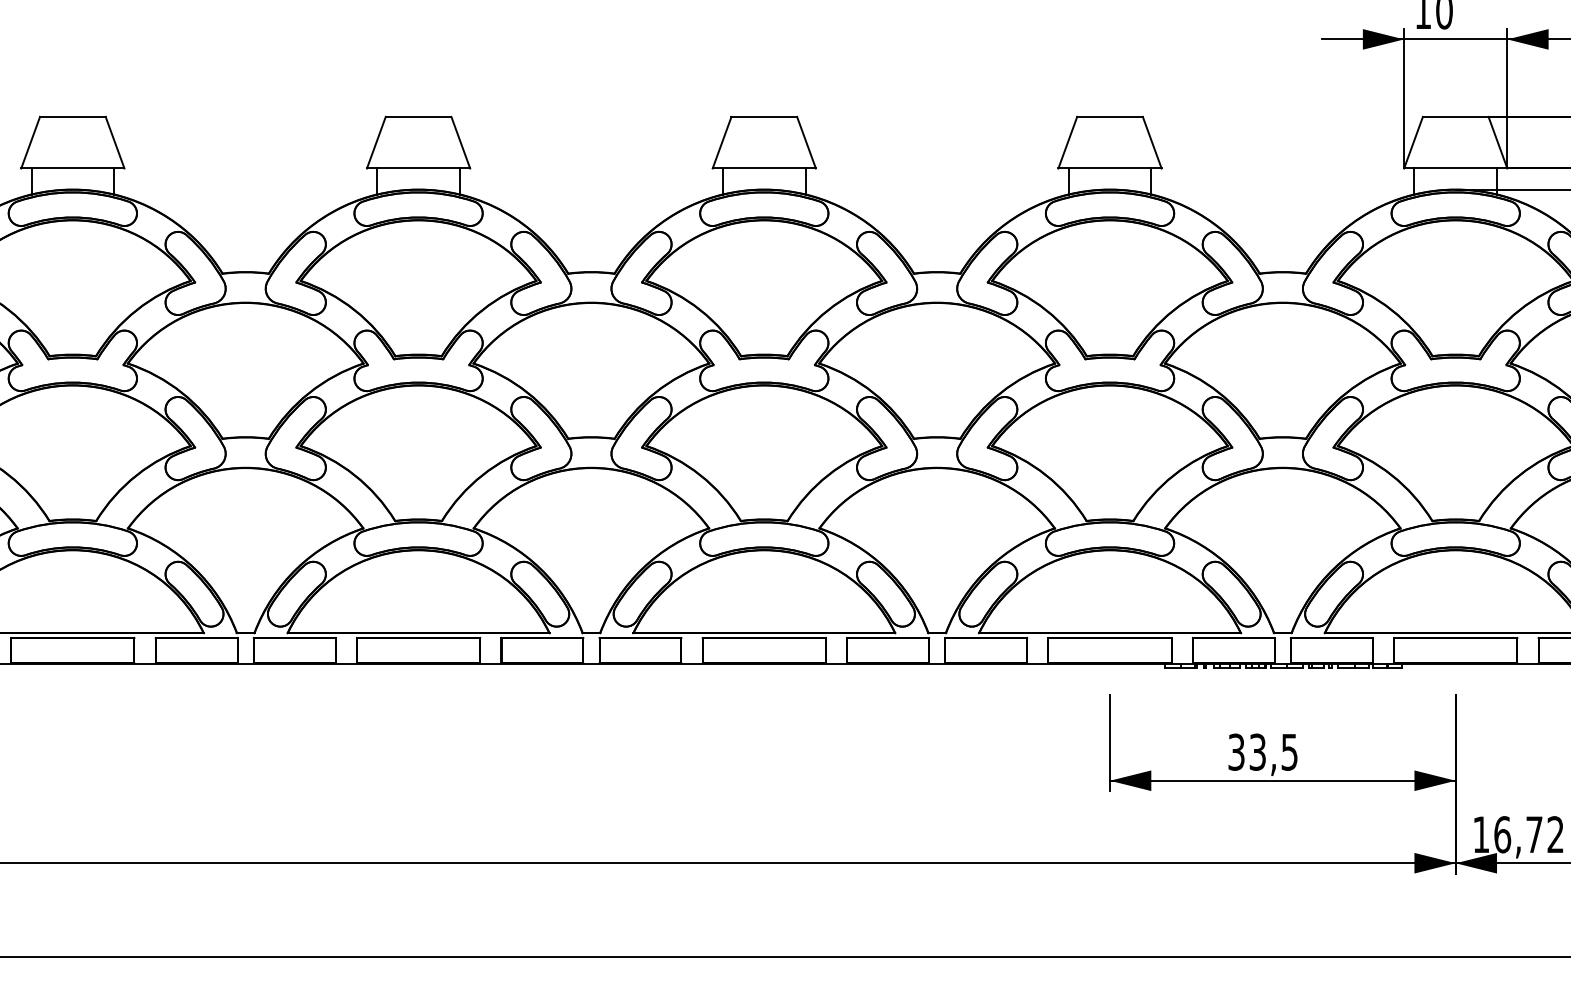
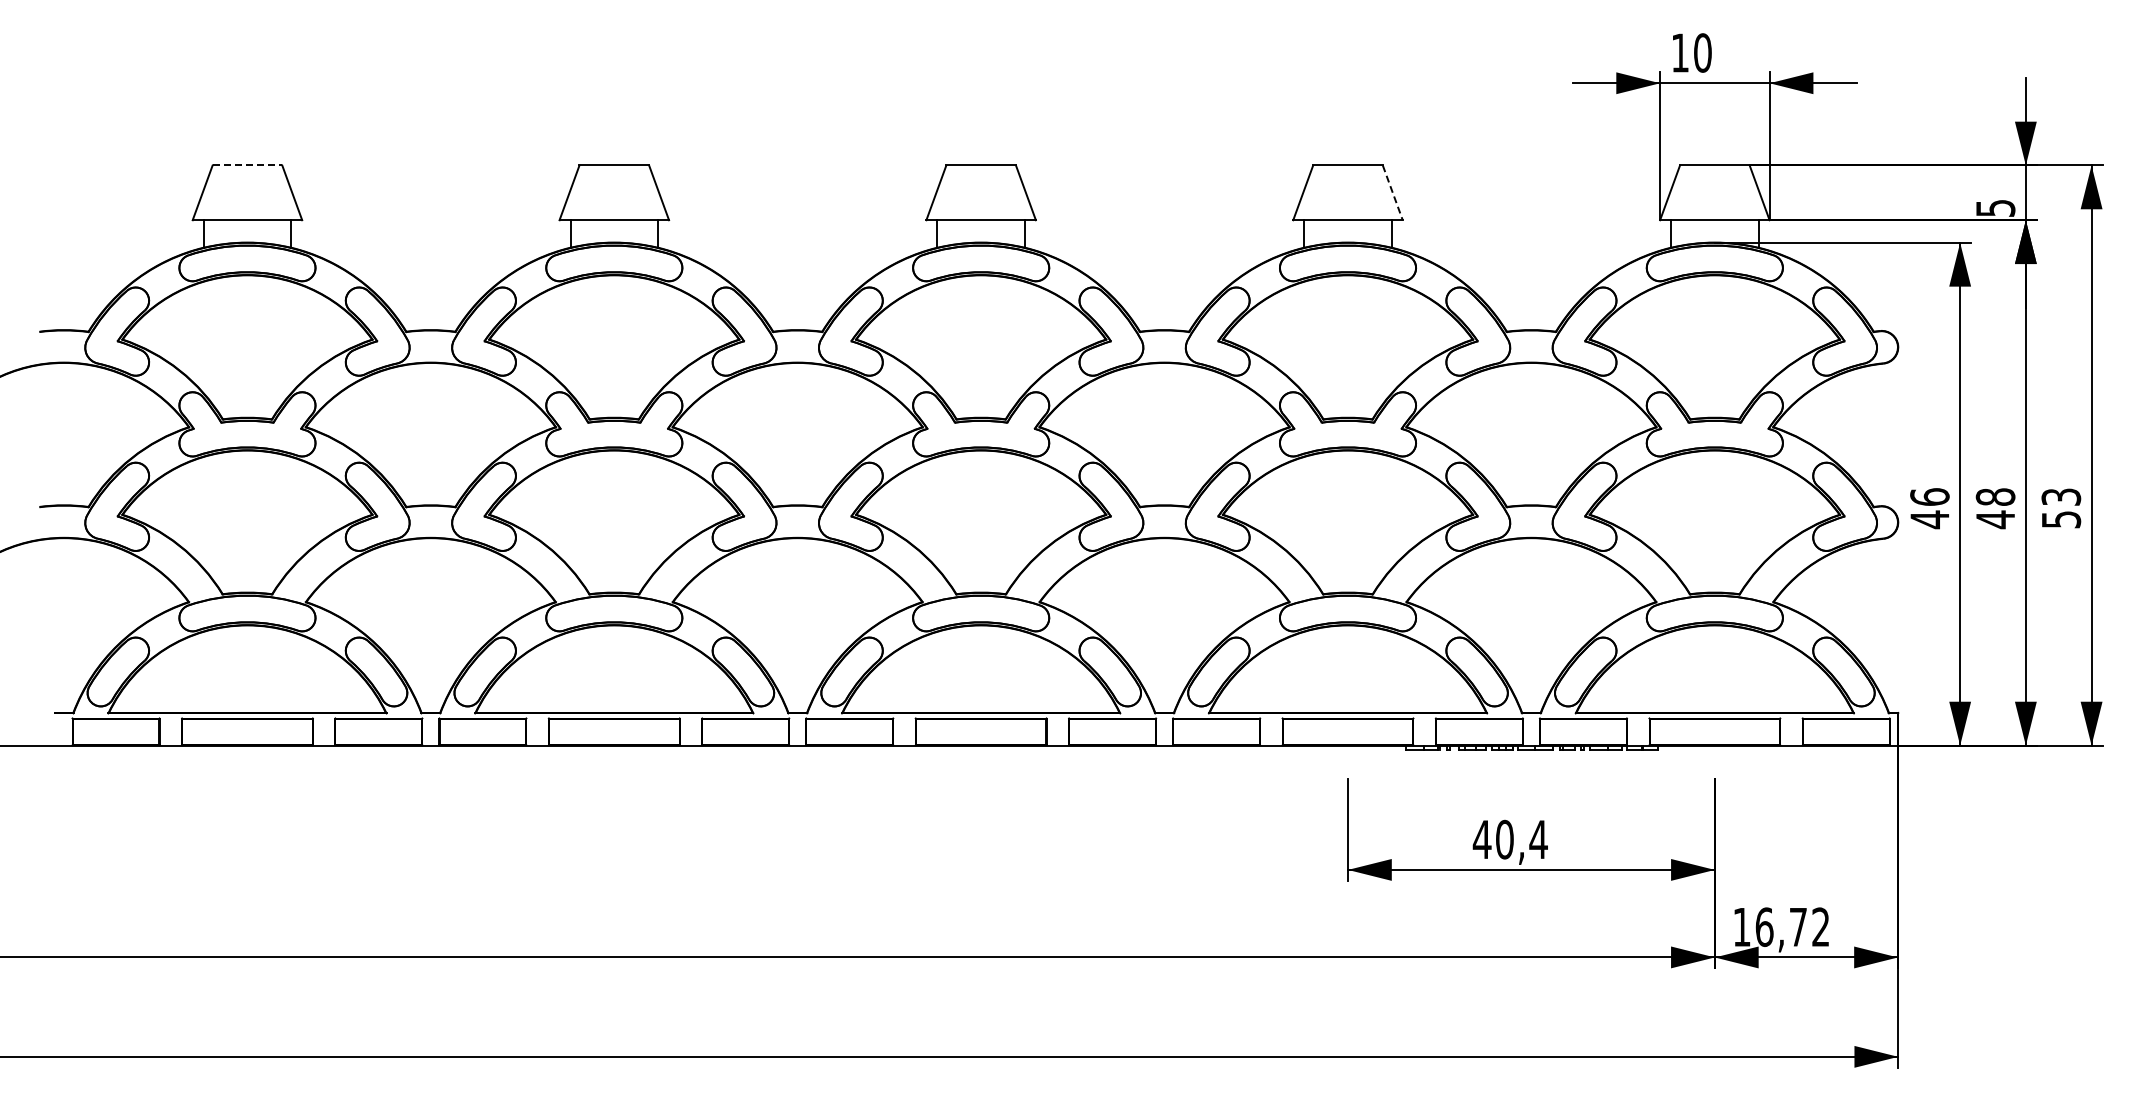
line: (72, 116) -> (247, 165), solid -> dashed
line: (1151, 143) -> (1392, 193), solid -> dashed
text: (1262, 752) -> (1509, 839), 33,5 -> 40,4

